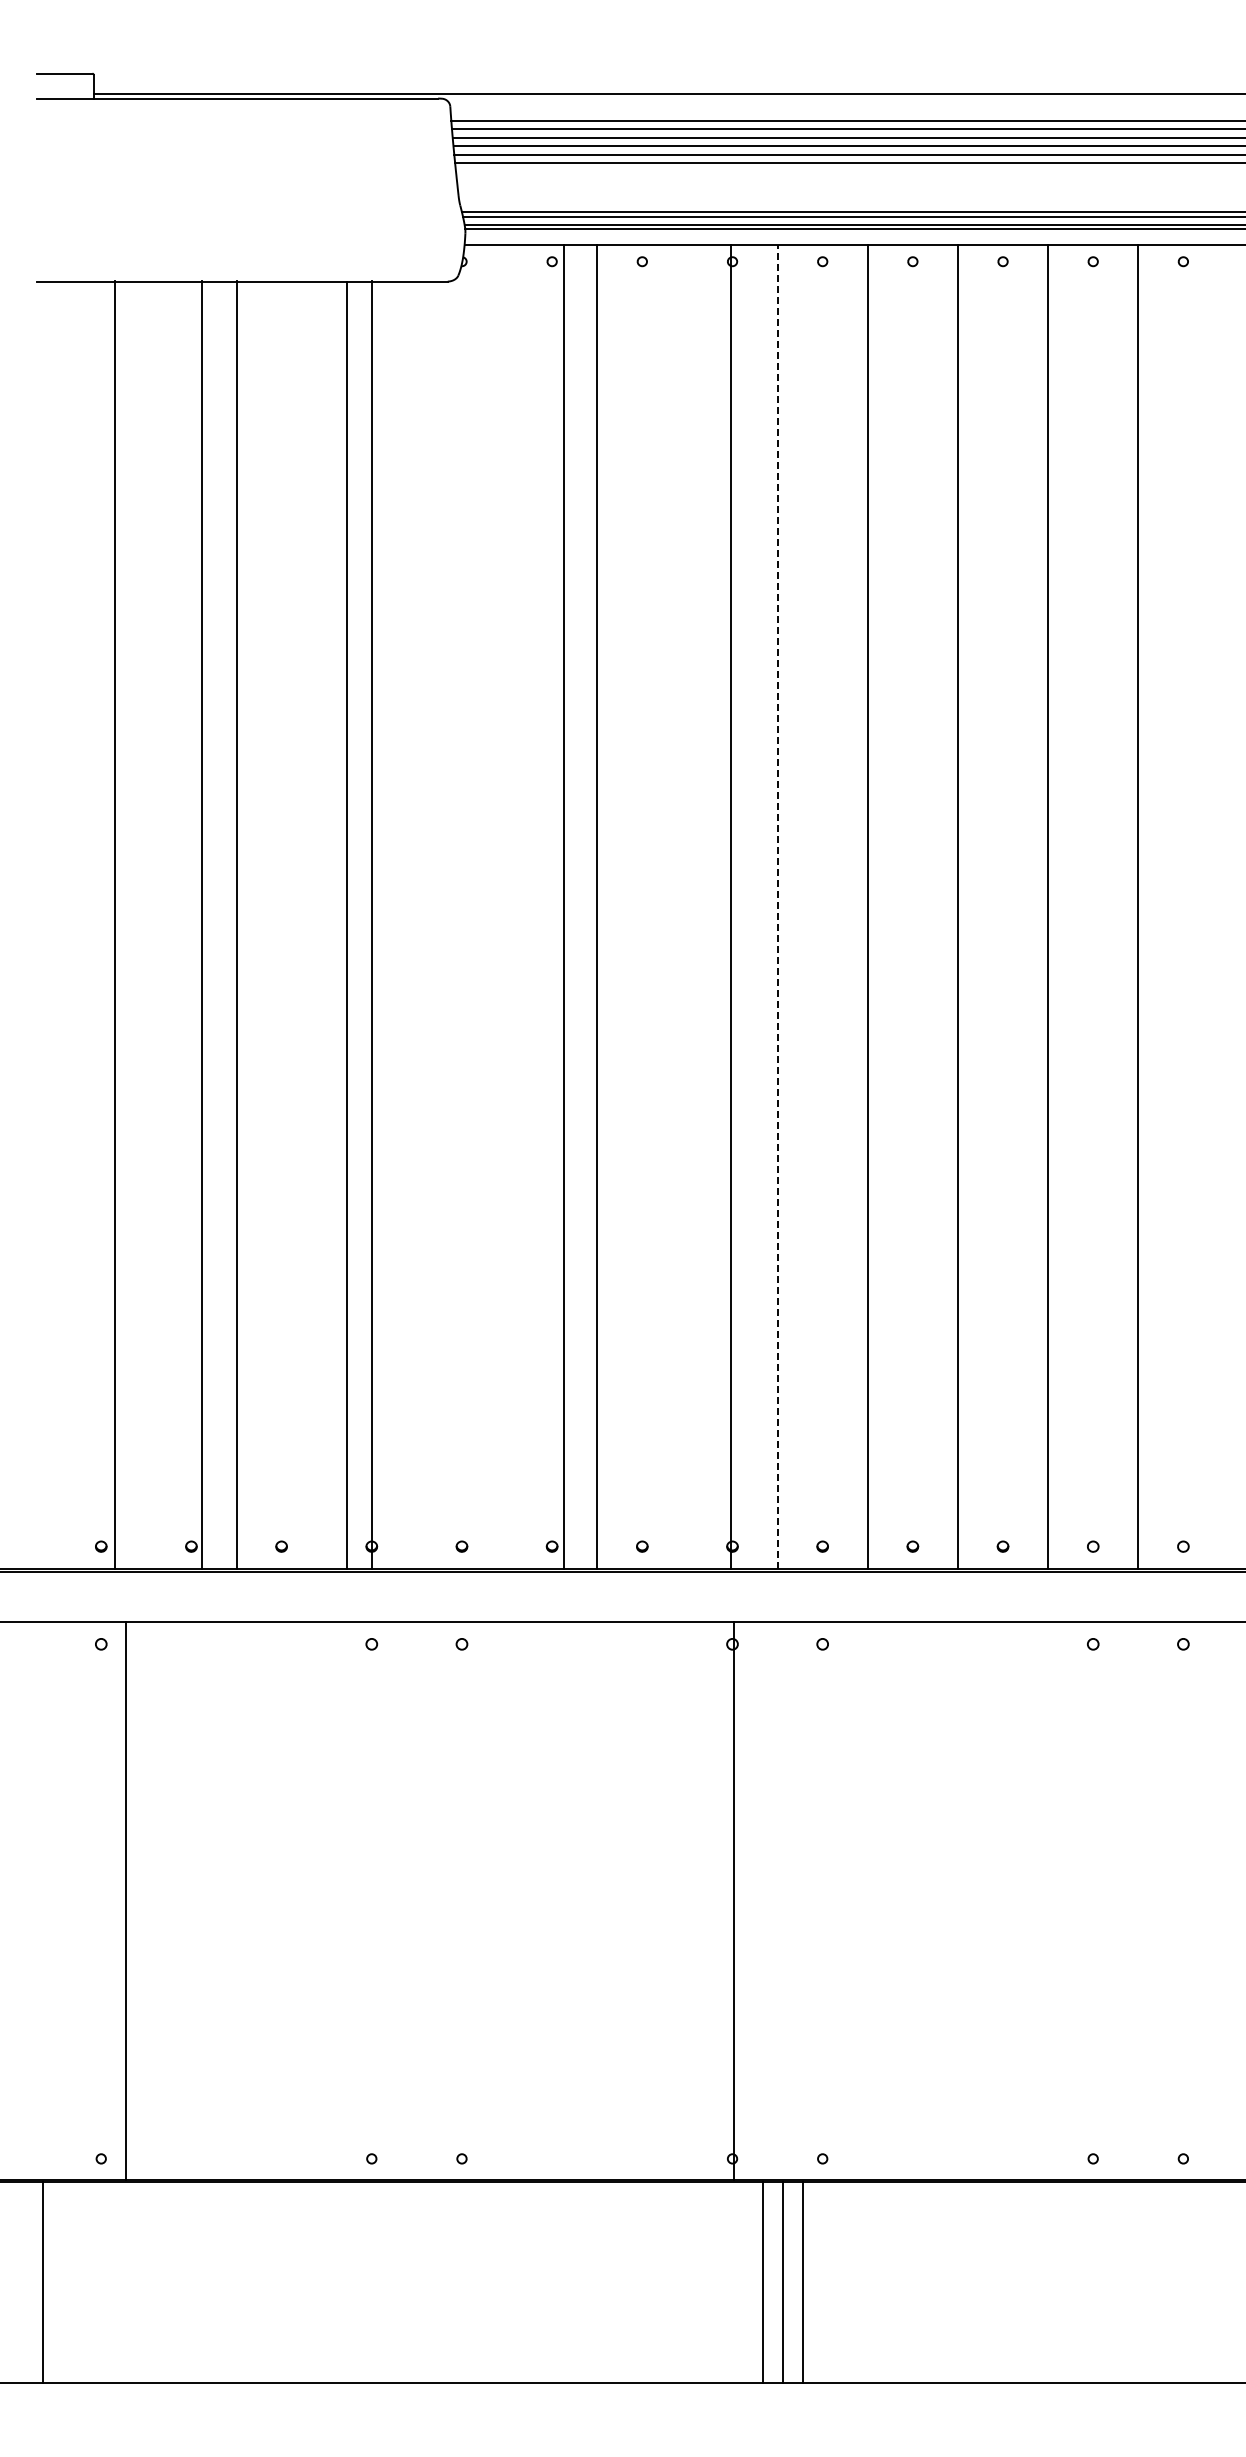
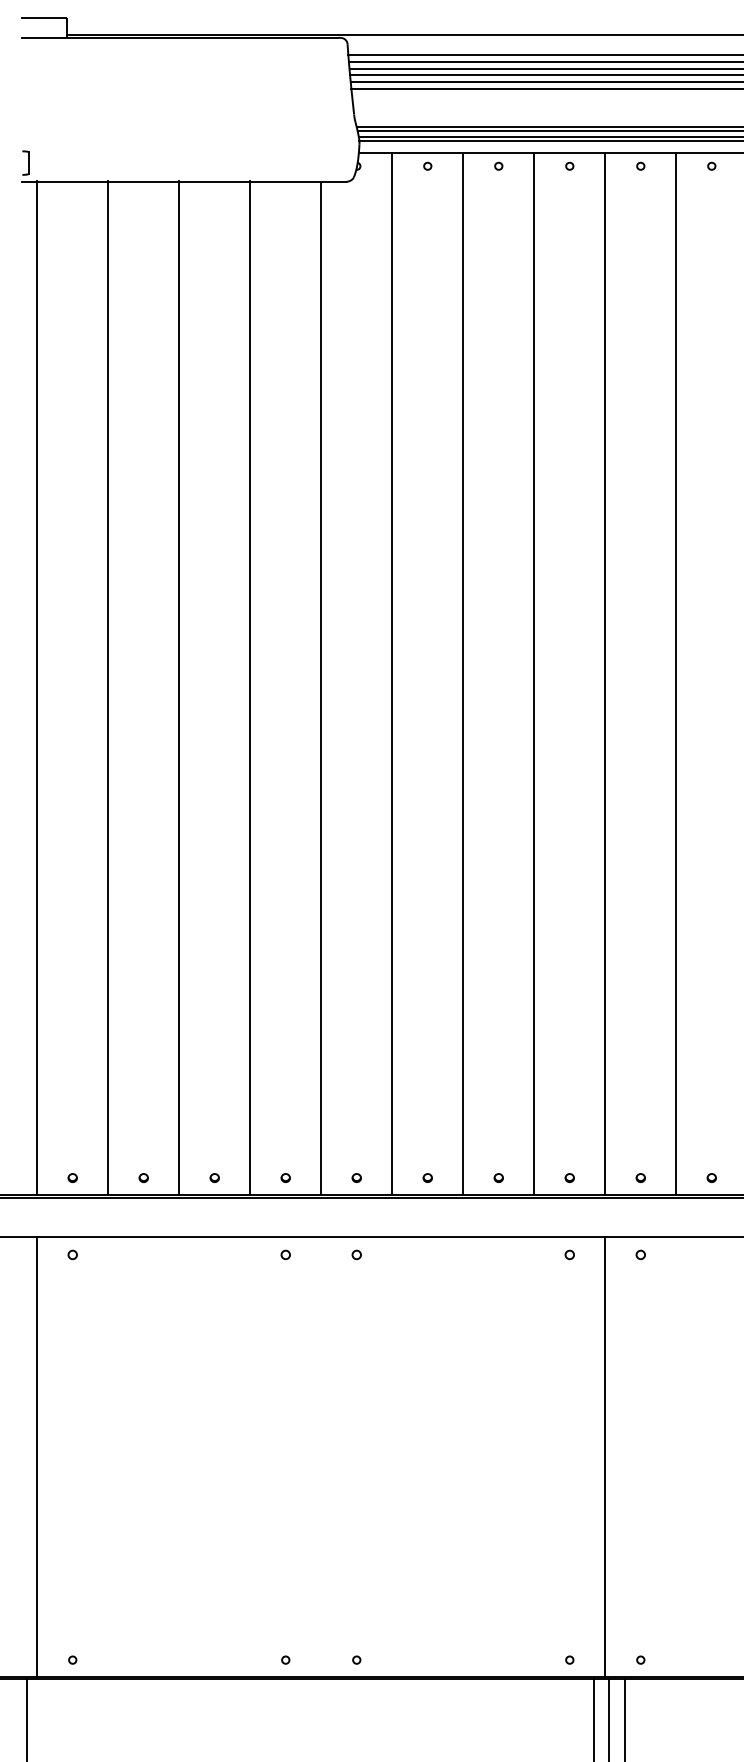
part: (41, 257) -> (25, 162), added
line: (564, 906) -> (392, 673), moved
line: (731, 906) -> (534, 673), moved
line: (777, 906) -> (605, 673), dashed -> solid
line: (115, 924) -> (37, 688), moved
line: (202, 924) -> (108, 688), moved
line: (346, 924) -> (320, 688), moved
line: (371, 924) -> (250, 688), moved
line: (126, 1900) -> (37, 1456), moved
line: (733, 1900) -> (605, 1456), moved

